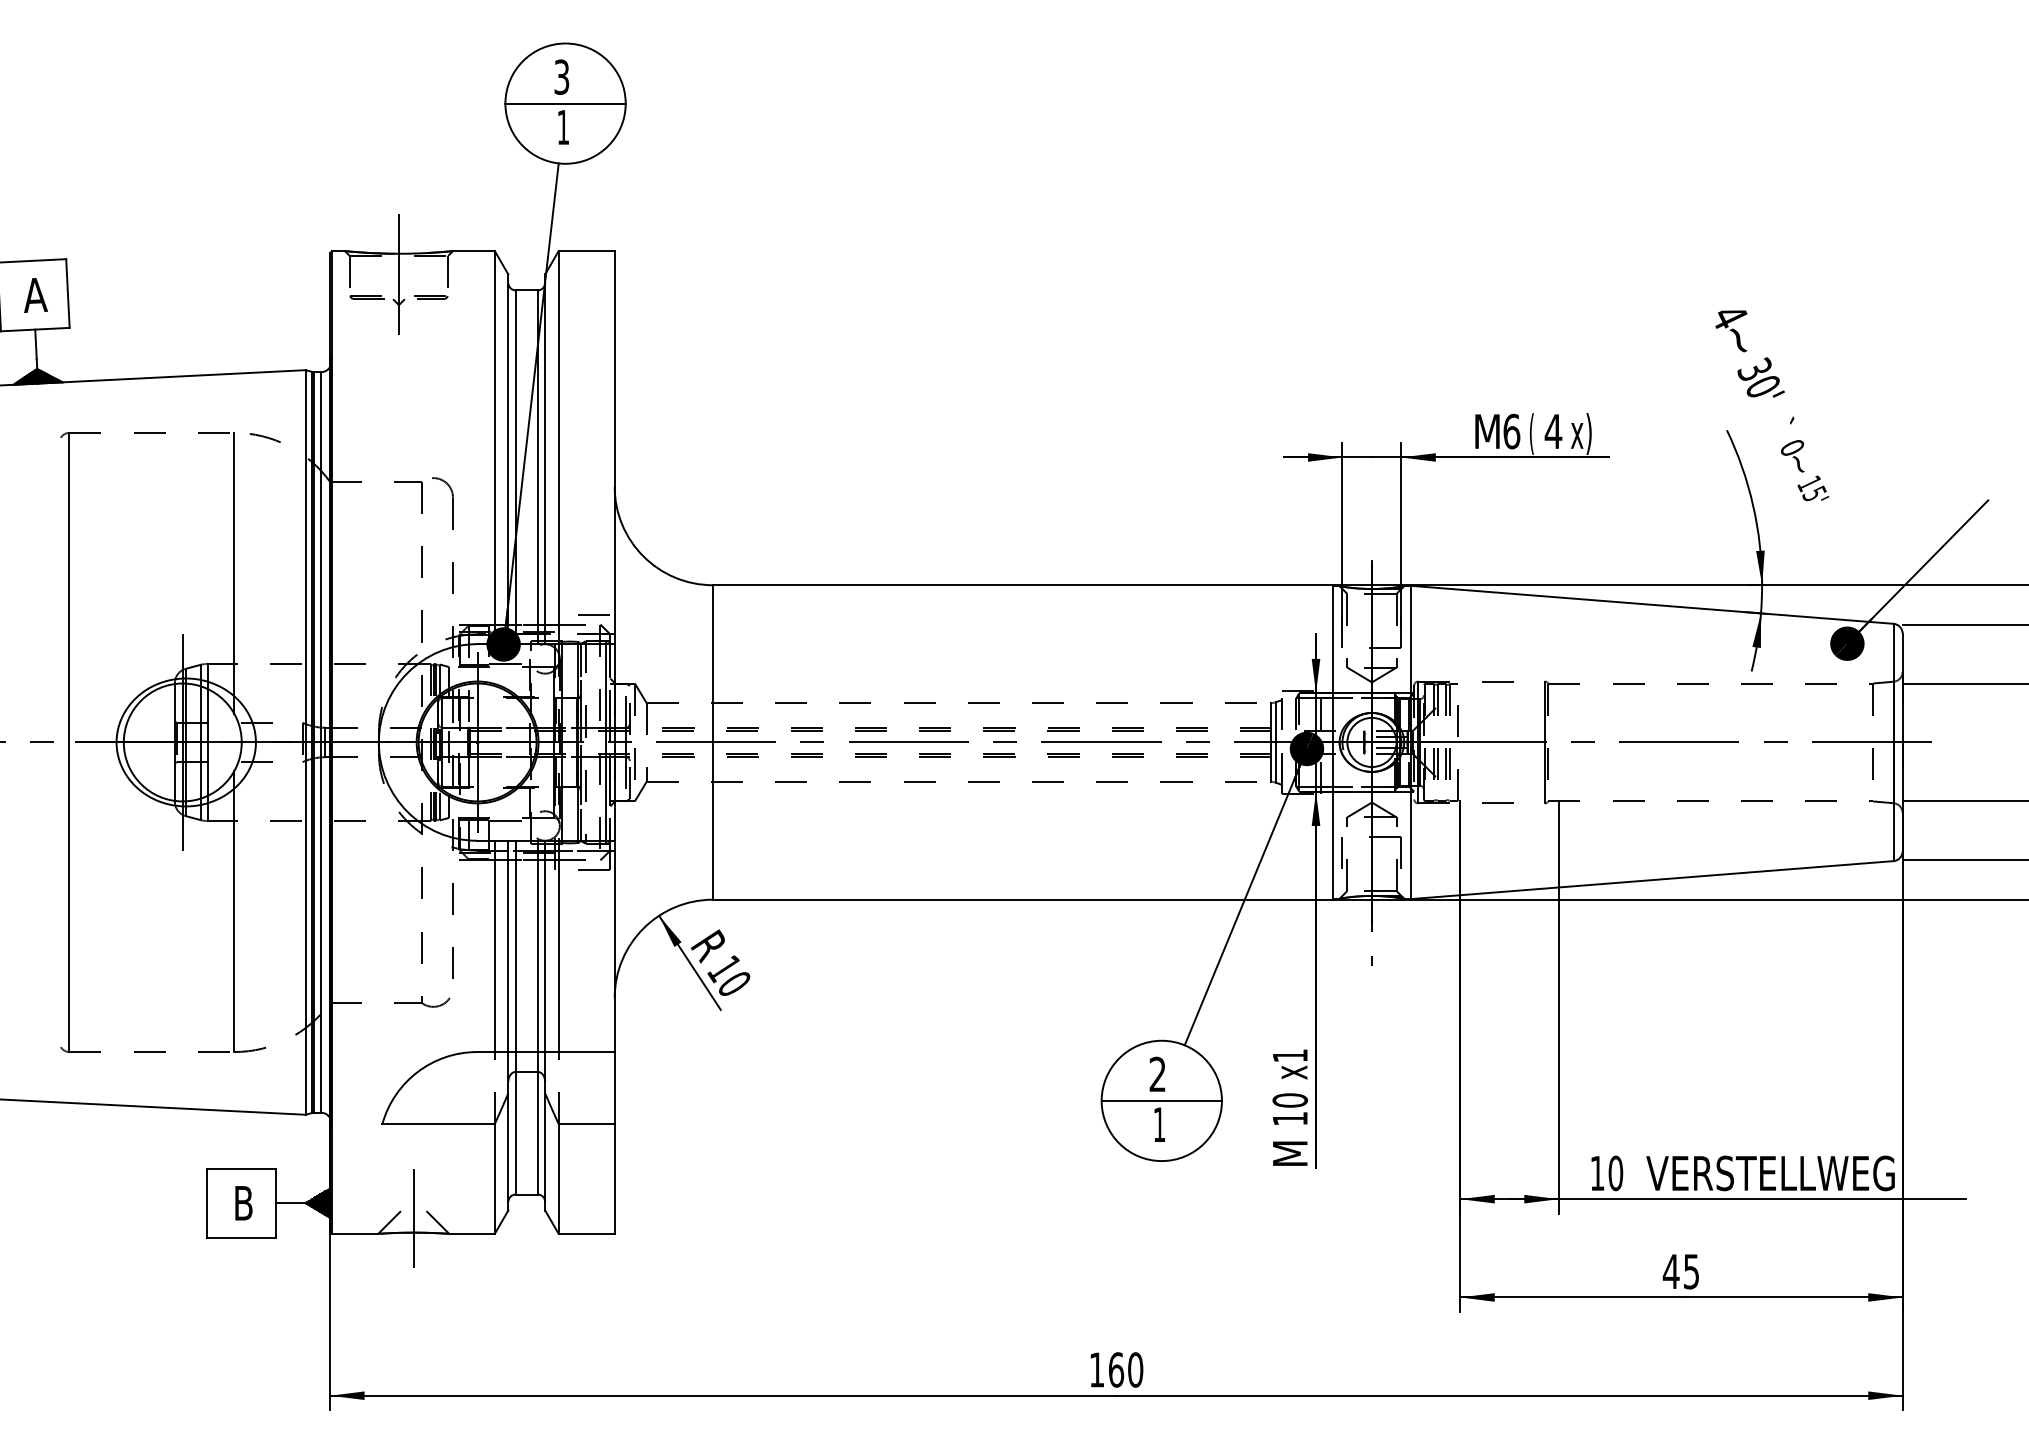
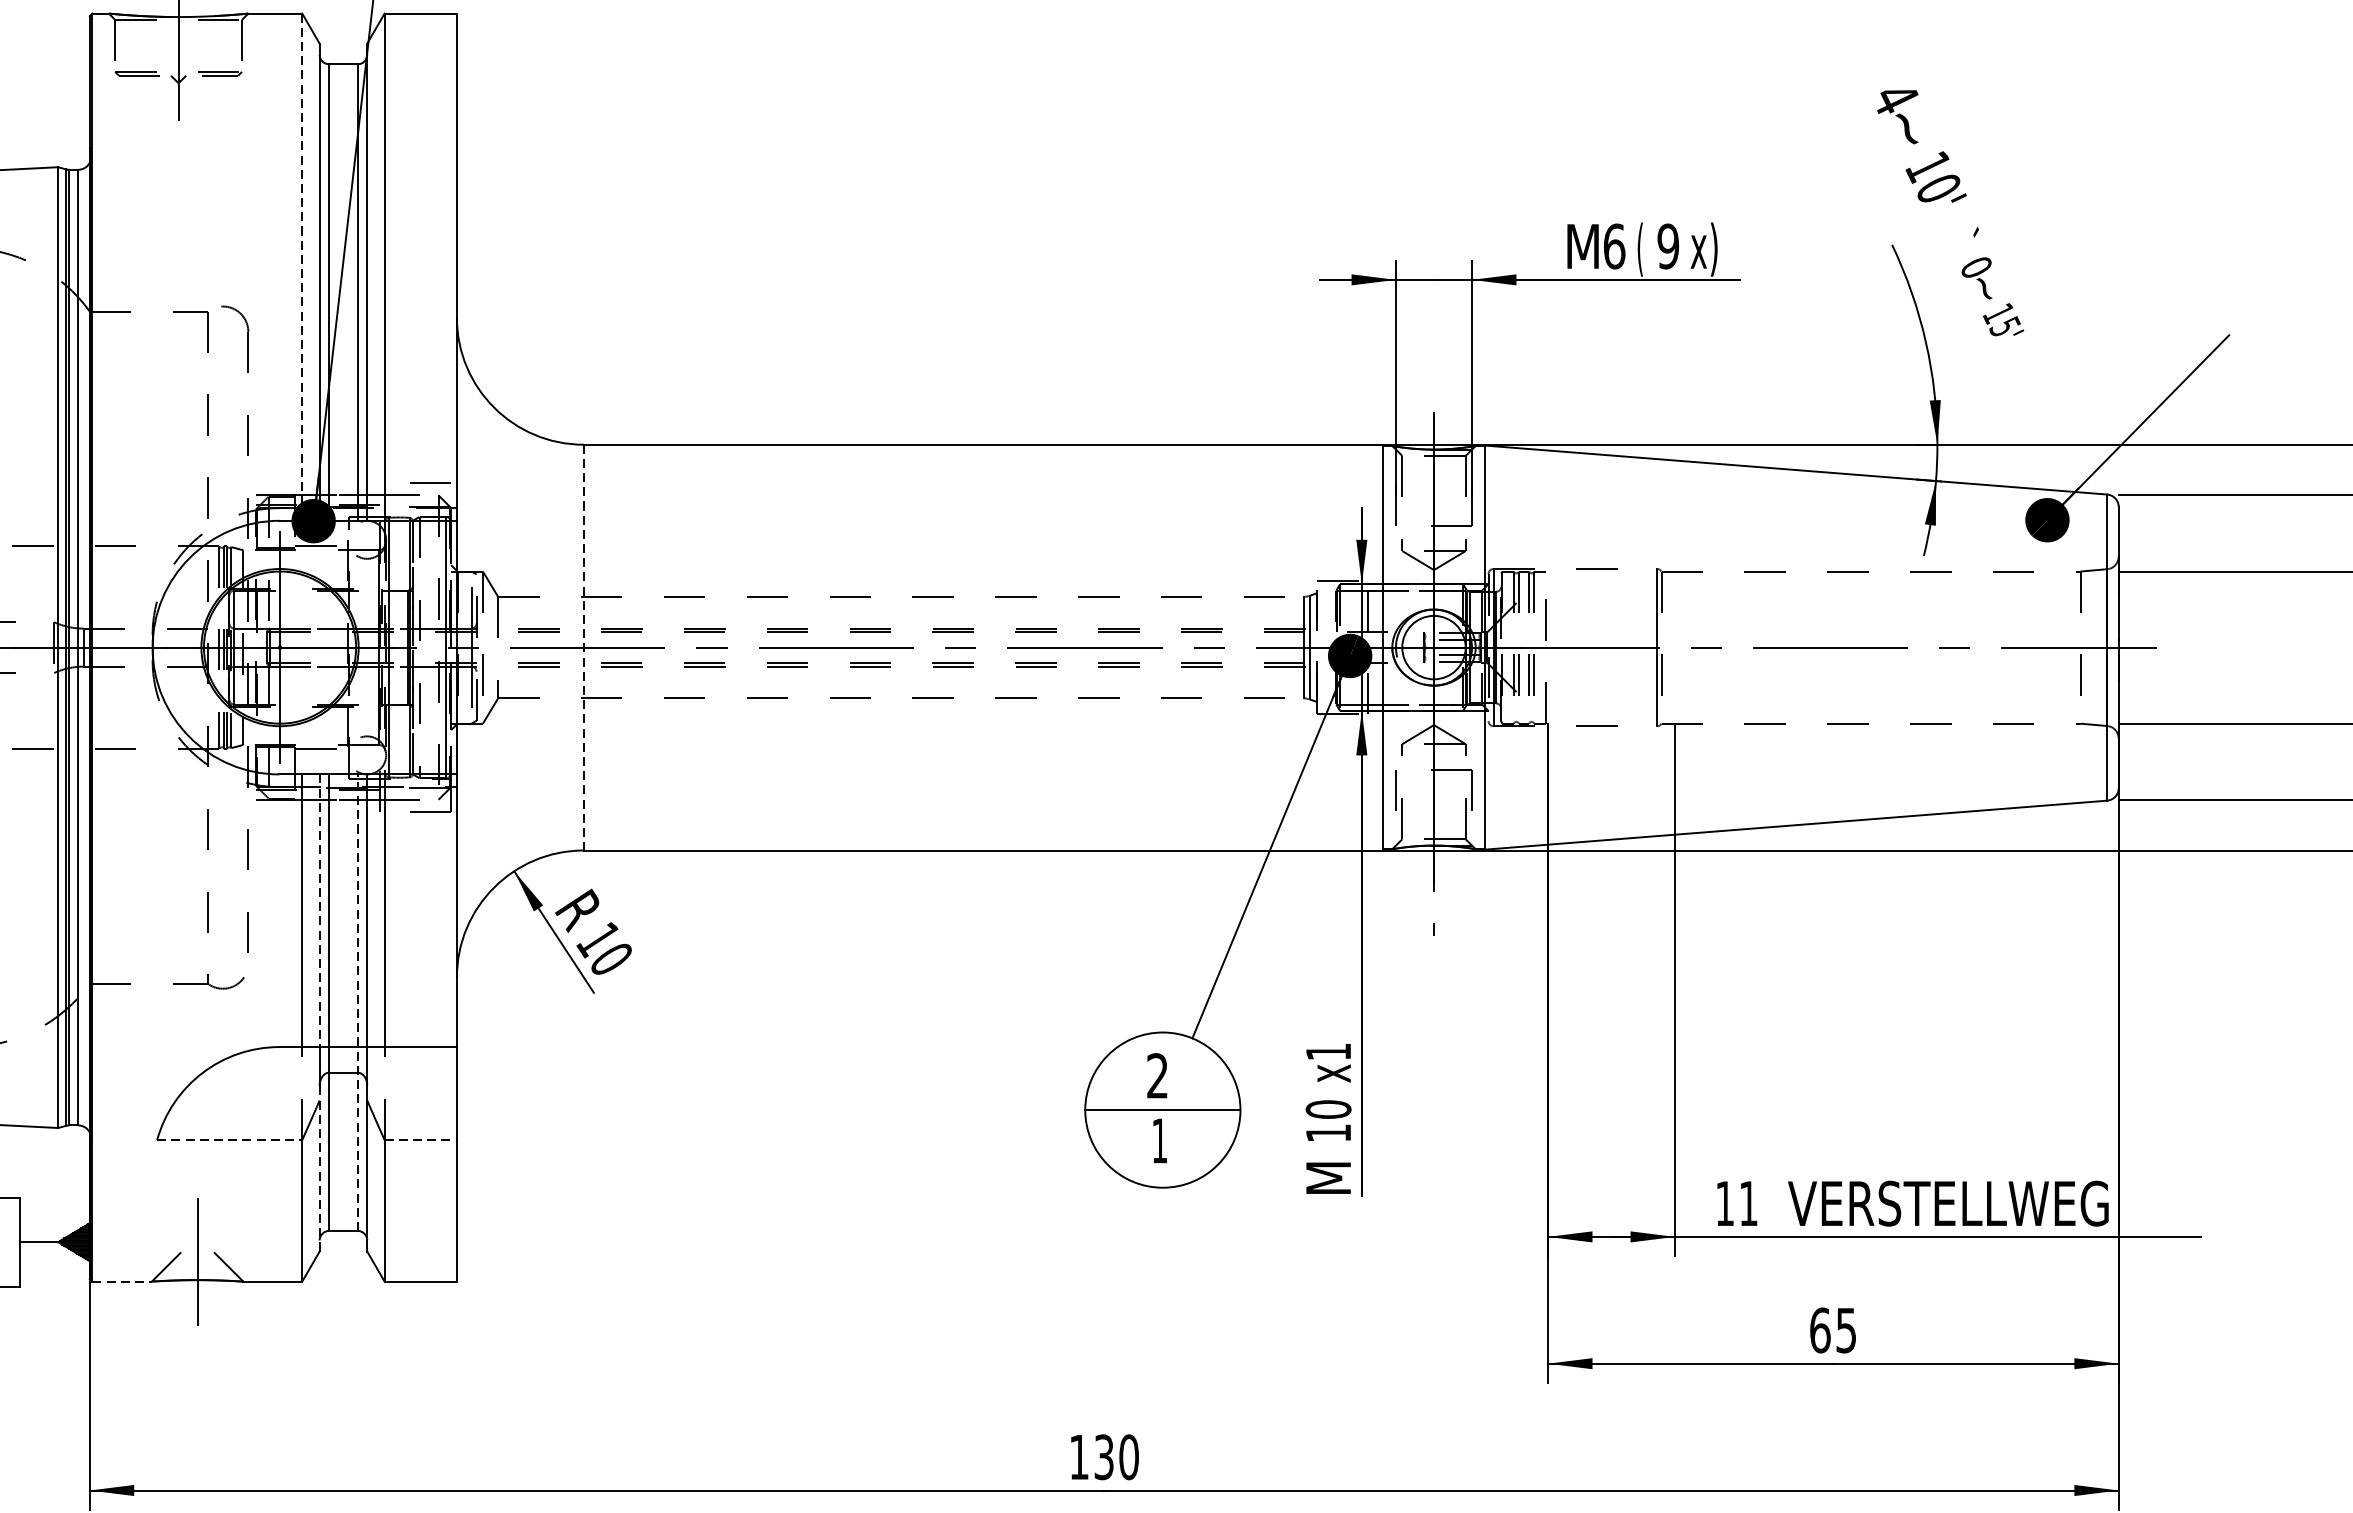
text: (1754, 370) -> (1927, 167), 30' -> 10'
text: (1553, 431) -> (1668, 246), 4 -> 9
line: (494, 447) -> (301, 267), solid -> dashed
line: (712, 742) -> (583, 647), solid -> dashed
line: (508, 946) -> (319, 910), solid -> dashed
line: (537, 1017) -> (357, 1002), solid -> dashed
line: (439, 1124) -> (230, 1140), solid -> dashed
line: (587, 1124) -> (421, 1140), solid -> dashed
line: (508, 1145) -> (319, 1167), solid -> dashed
text: (1615, 1173) -> (1748, 1203), 10 -> 11
line: (355, 1233) -> (122, 1281), solid -> dashed
text: (1670, 1271) -> (1819, 1330), 45 -> 65
text: (1116, 1369) -> (1104, 1456), 160 -> 130

